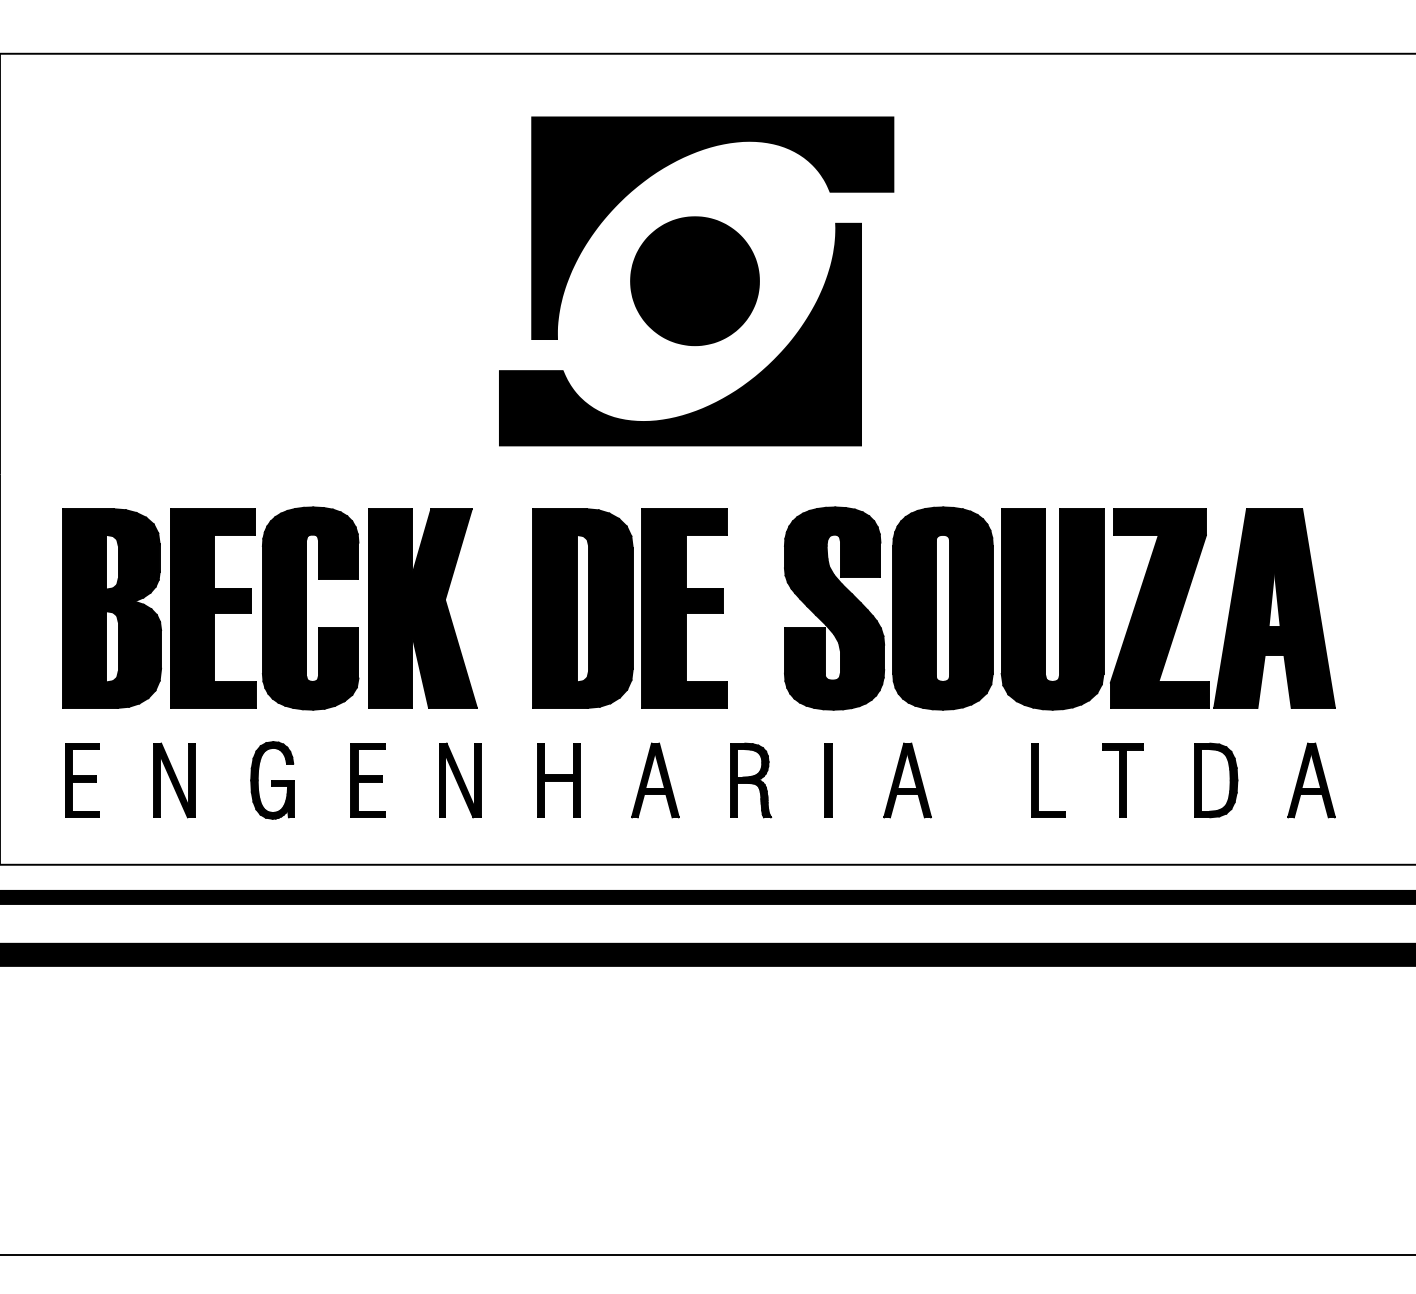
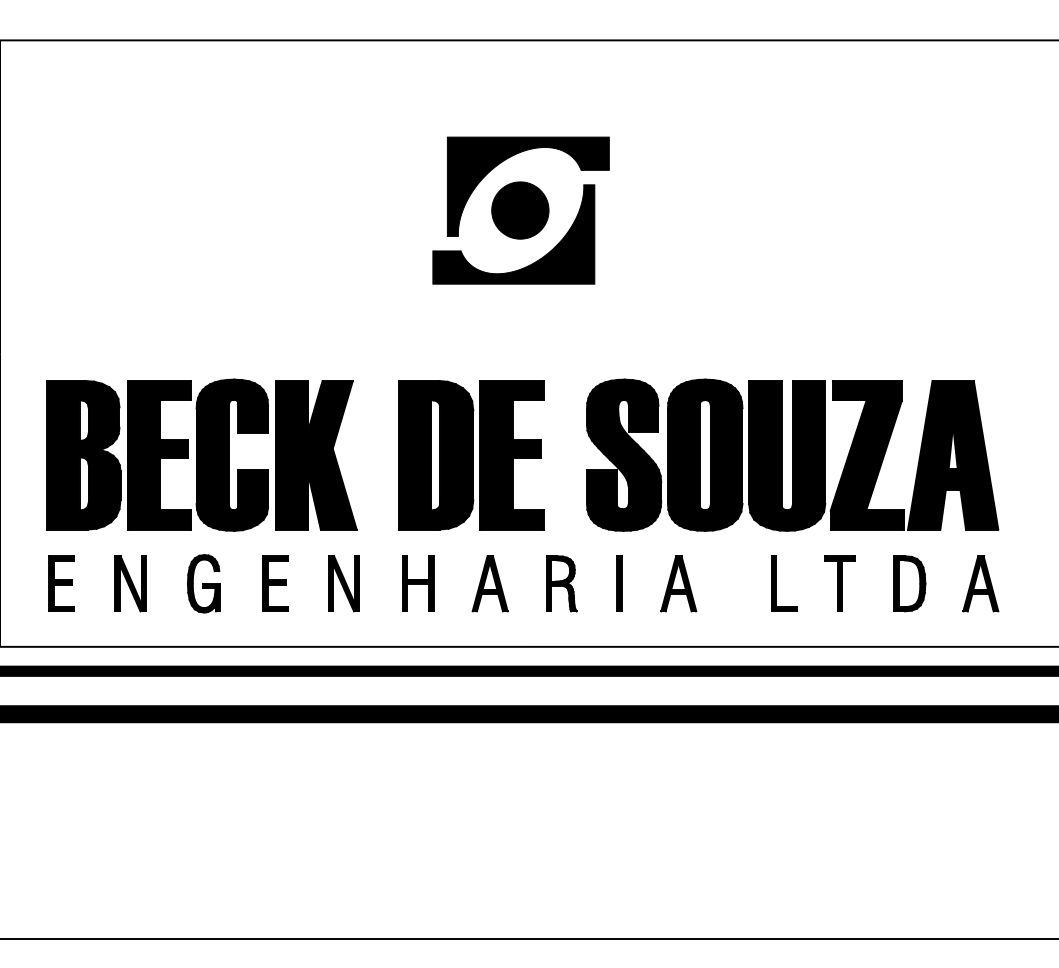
part: (696, 281) -> (520, 210), size x0.6

